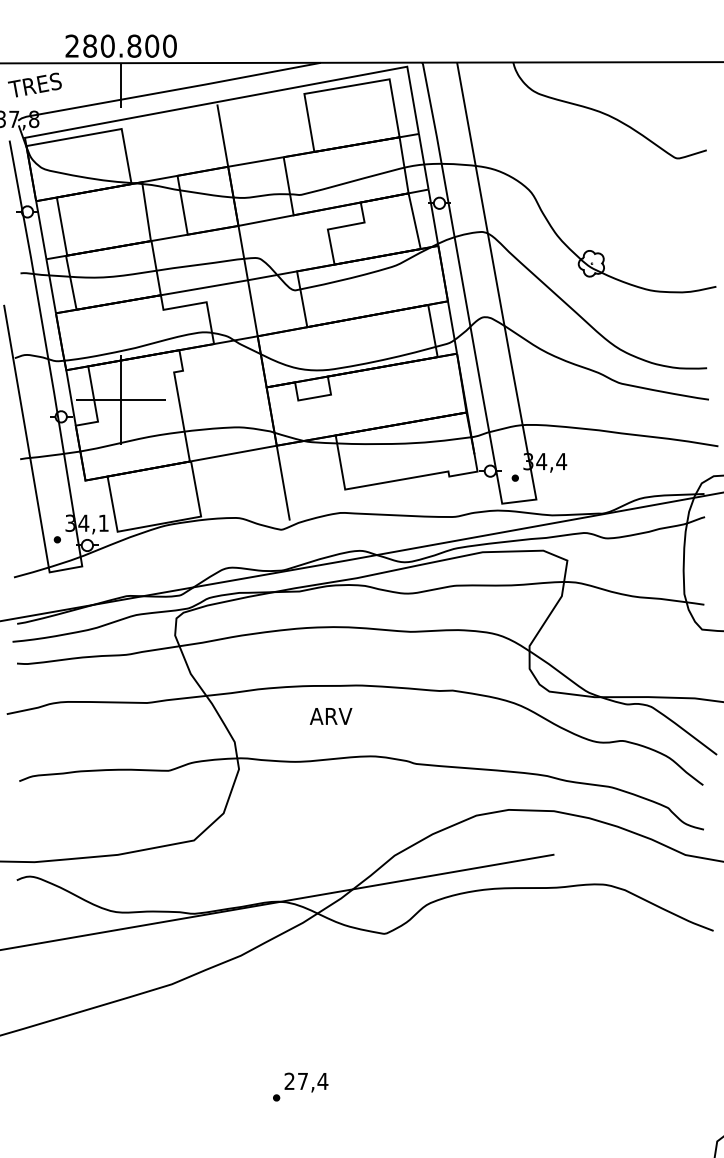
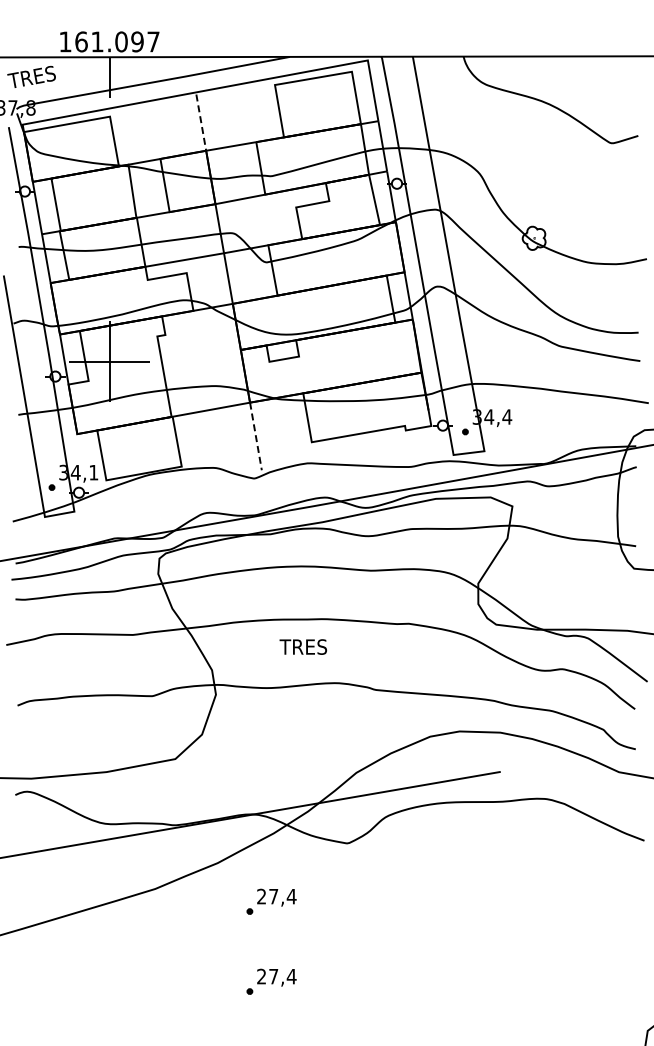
text: (121, 45) -> (109, 41), 280.800 -> 161.097
line: (223, 135) -> (201, 122), solid -> dashed
line: (283, 483) -> (256, 436), solid -> dashed
text: (335, 715) -> (303, 646), ARV -> TRES
part: (300, 998) -> (271, 901), added

